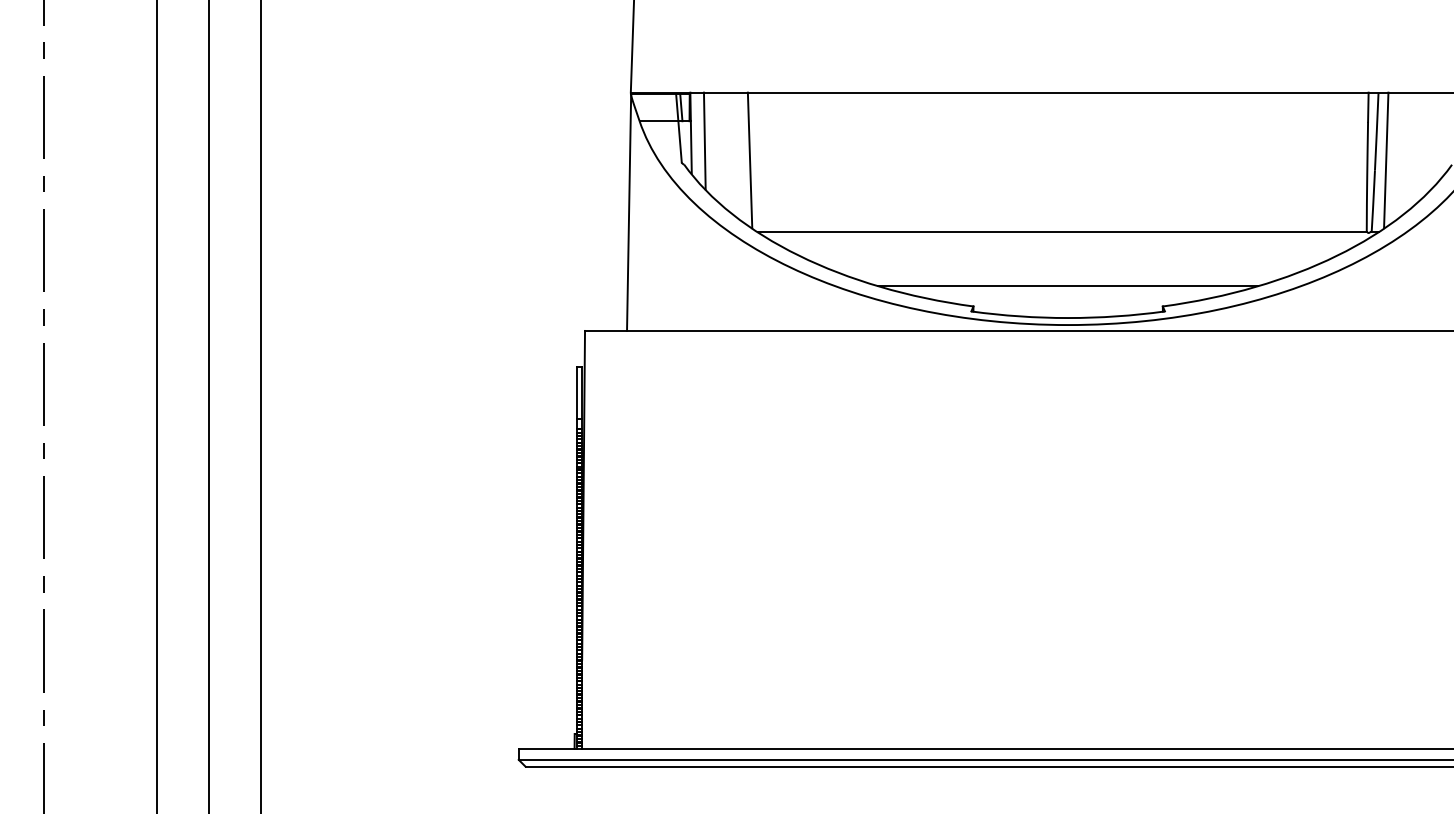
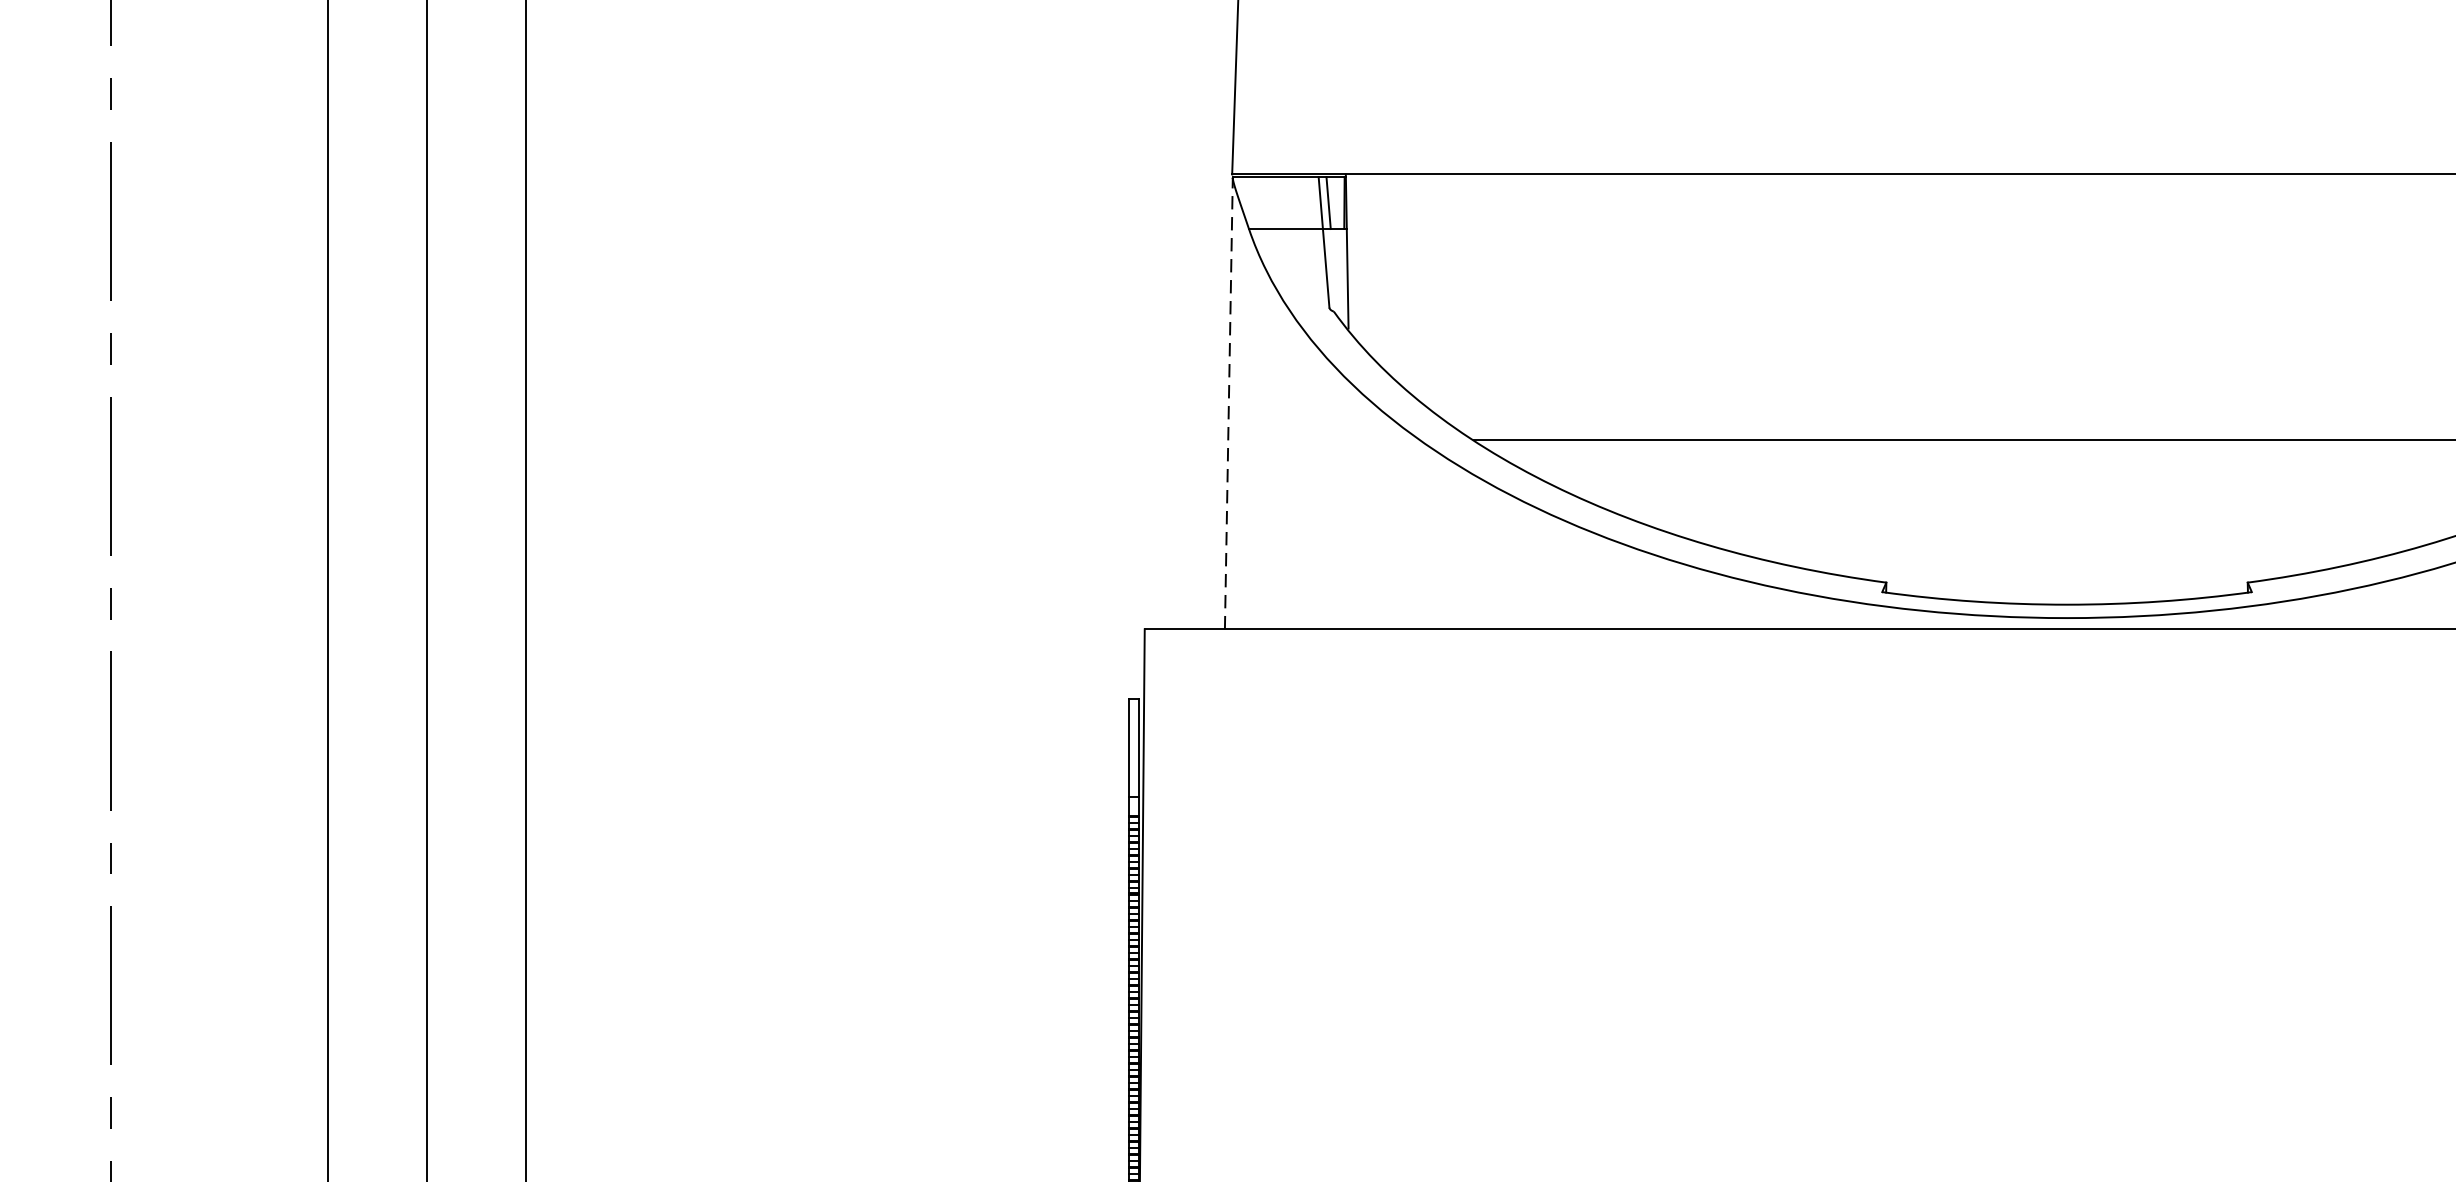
line: (704, 140) -> (1372, 265), removed
line: (749, 160) -> (1458, 303), removed
line: (629, 212) -> (1229, 403), solid -> dashed
line: (1067, 285) -> (2065, 542), removed

